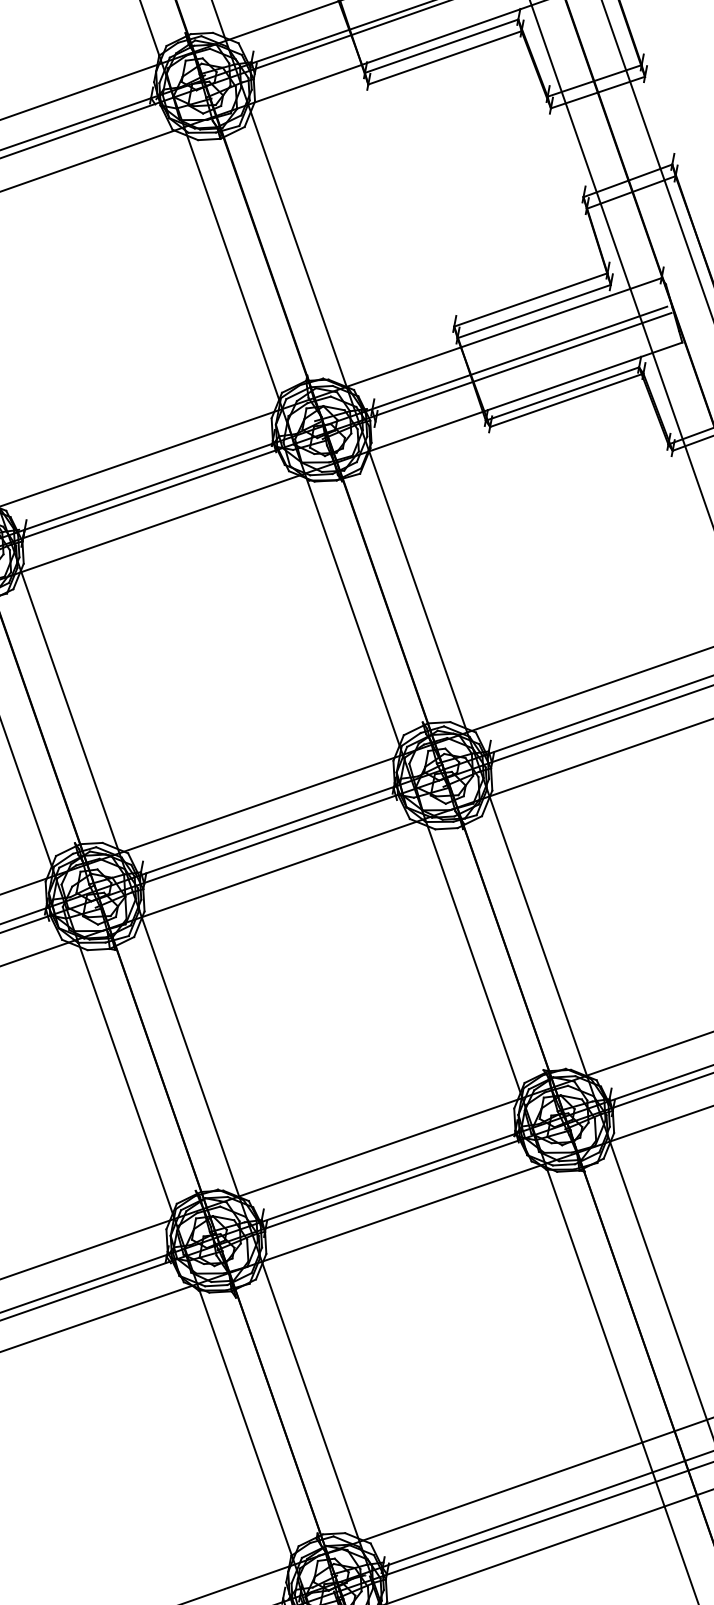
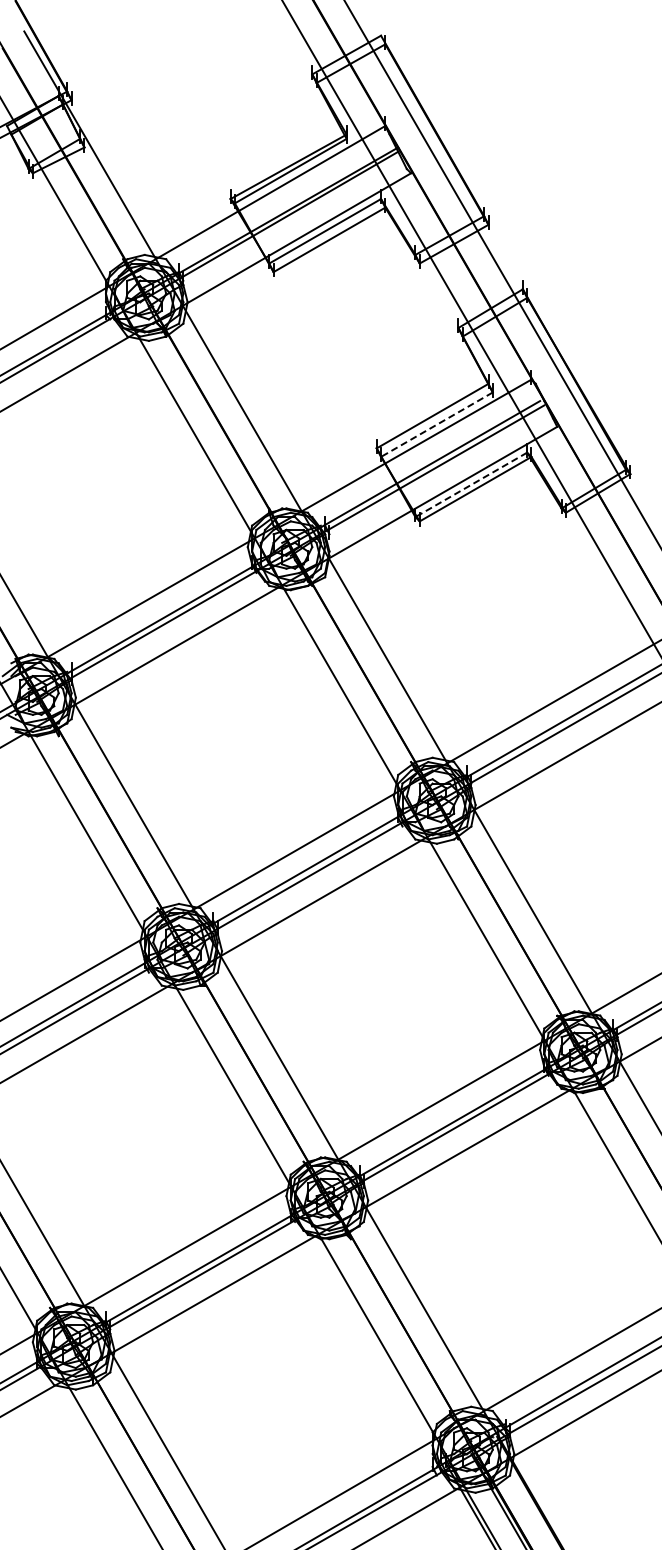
line: (533, 311) -> (436, 424), solid -> dashed
line: (562, 393) -> (471, 484), solid -> dashed

